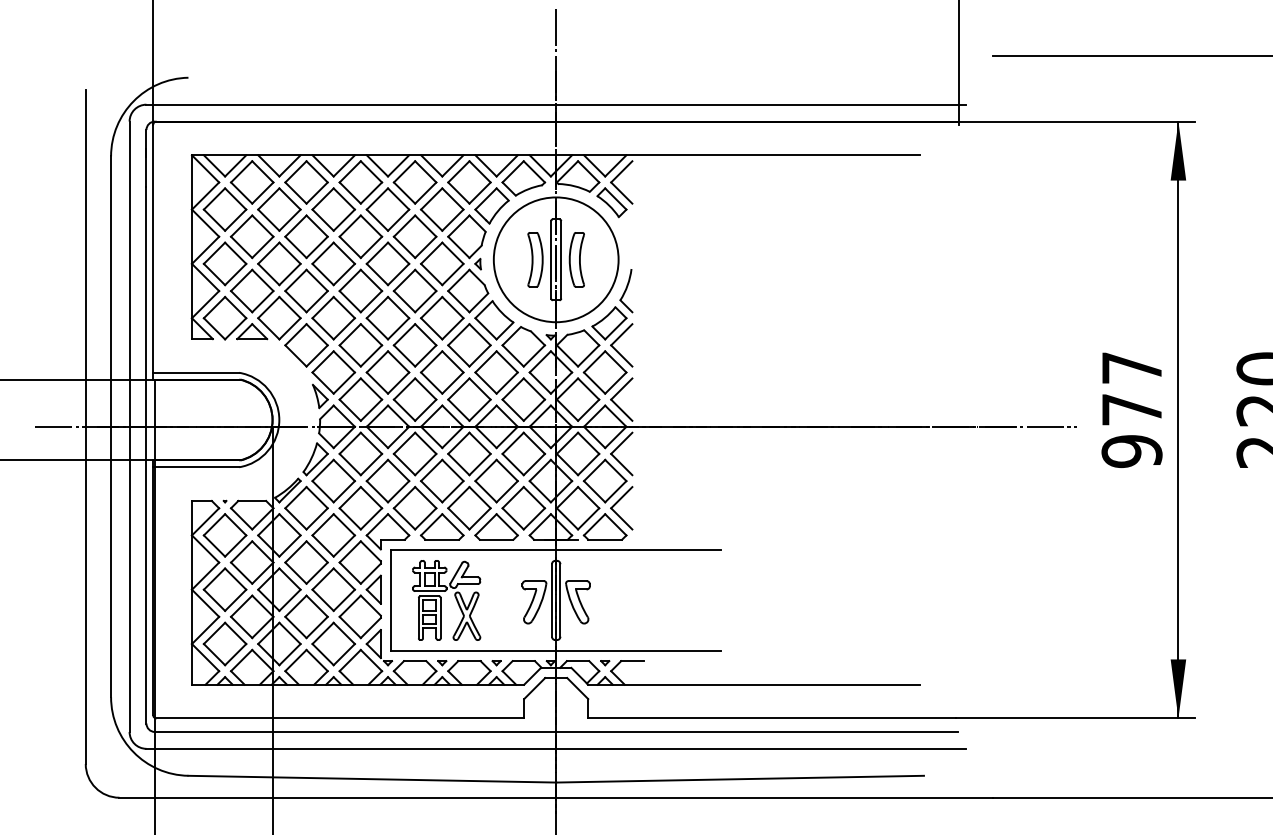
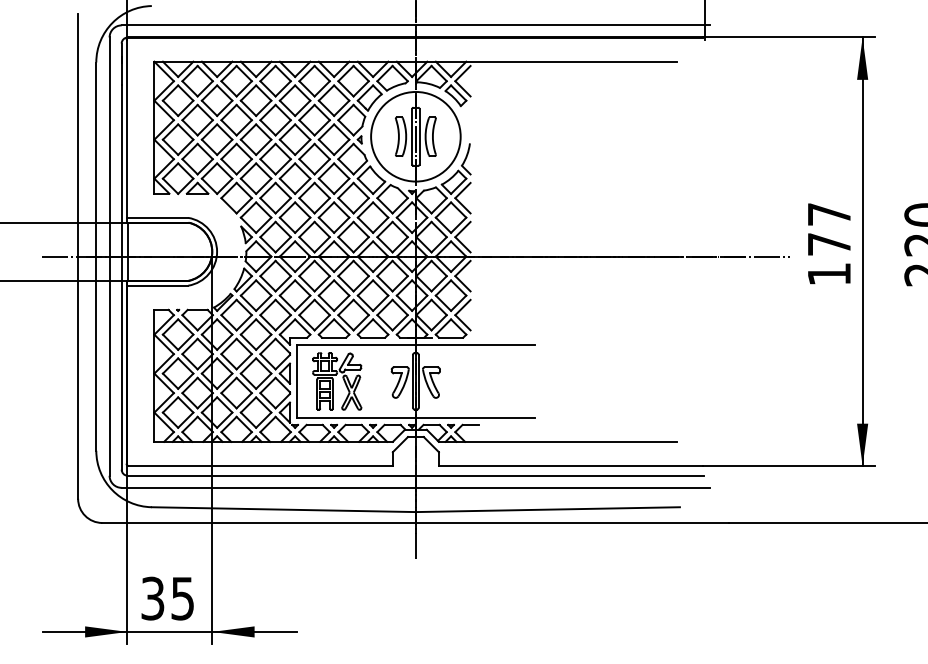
text: (1132, 451) -> (829, 274), 977 -> 177

